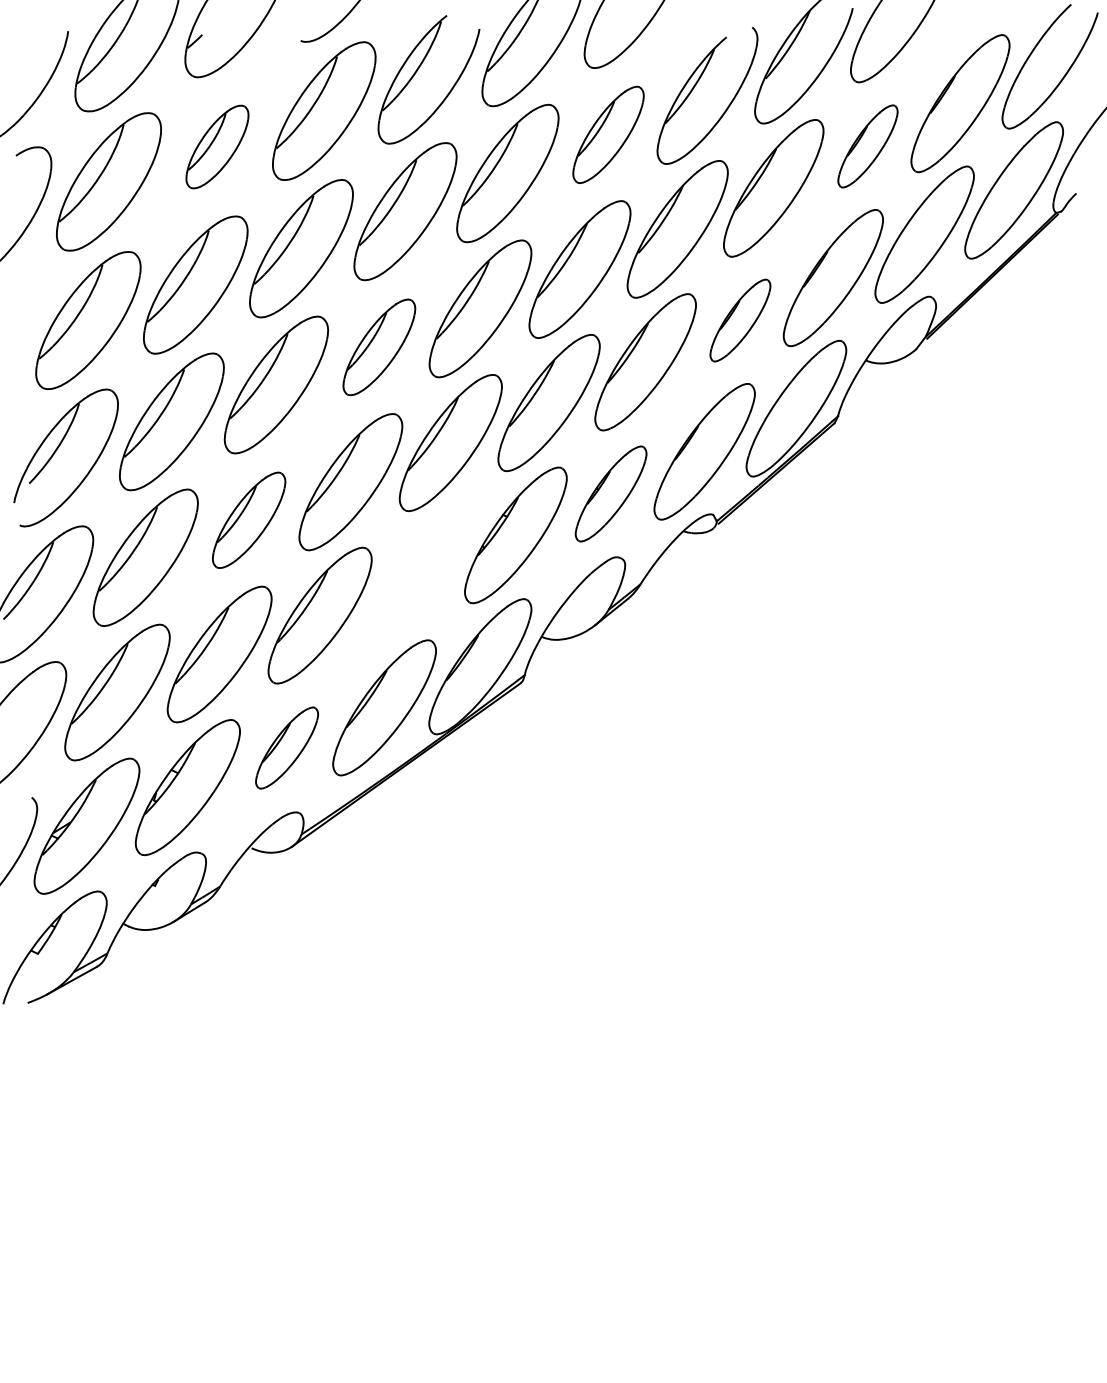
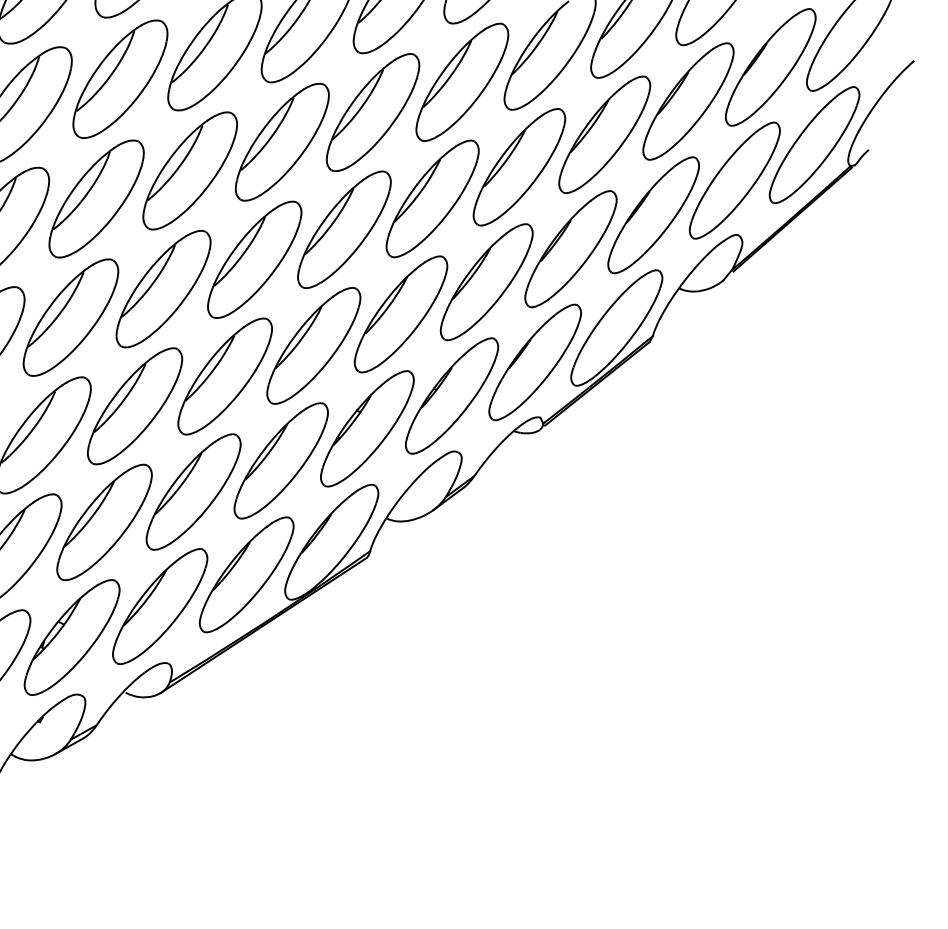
part: (608, 134) -> (462, 82), size x1.43
part: (217, 146) -> (120, 78), size x1.67
part: (867, 146) -> (688, 101), size x1.67
part: (740, 320) -> (571, 249), size x1.67
part: (379, 347) -> (254, 259), size x1.43
part: (610, 493) -> (451, 395), size x1.43
part: (248, 520) -> (134, 406), size x1.43
part: (418, 575) -> (280, 460), added
part: (286, 747) -> (159, 605), size x1.67

